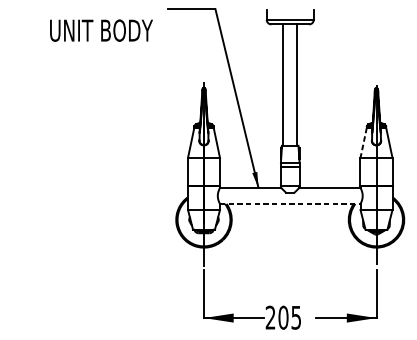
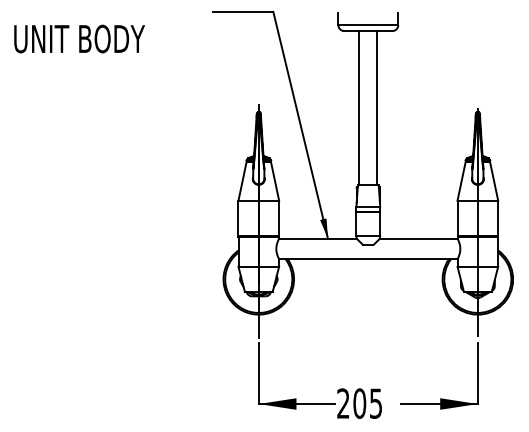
text: (101, 30) -> (79, 38), moved
line: (363, 142) -> (461, 181), dashed -> solid
line: (290, 204) -> (368, 259), dashed -> solid

